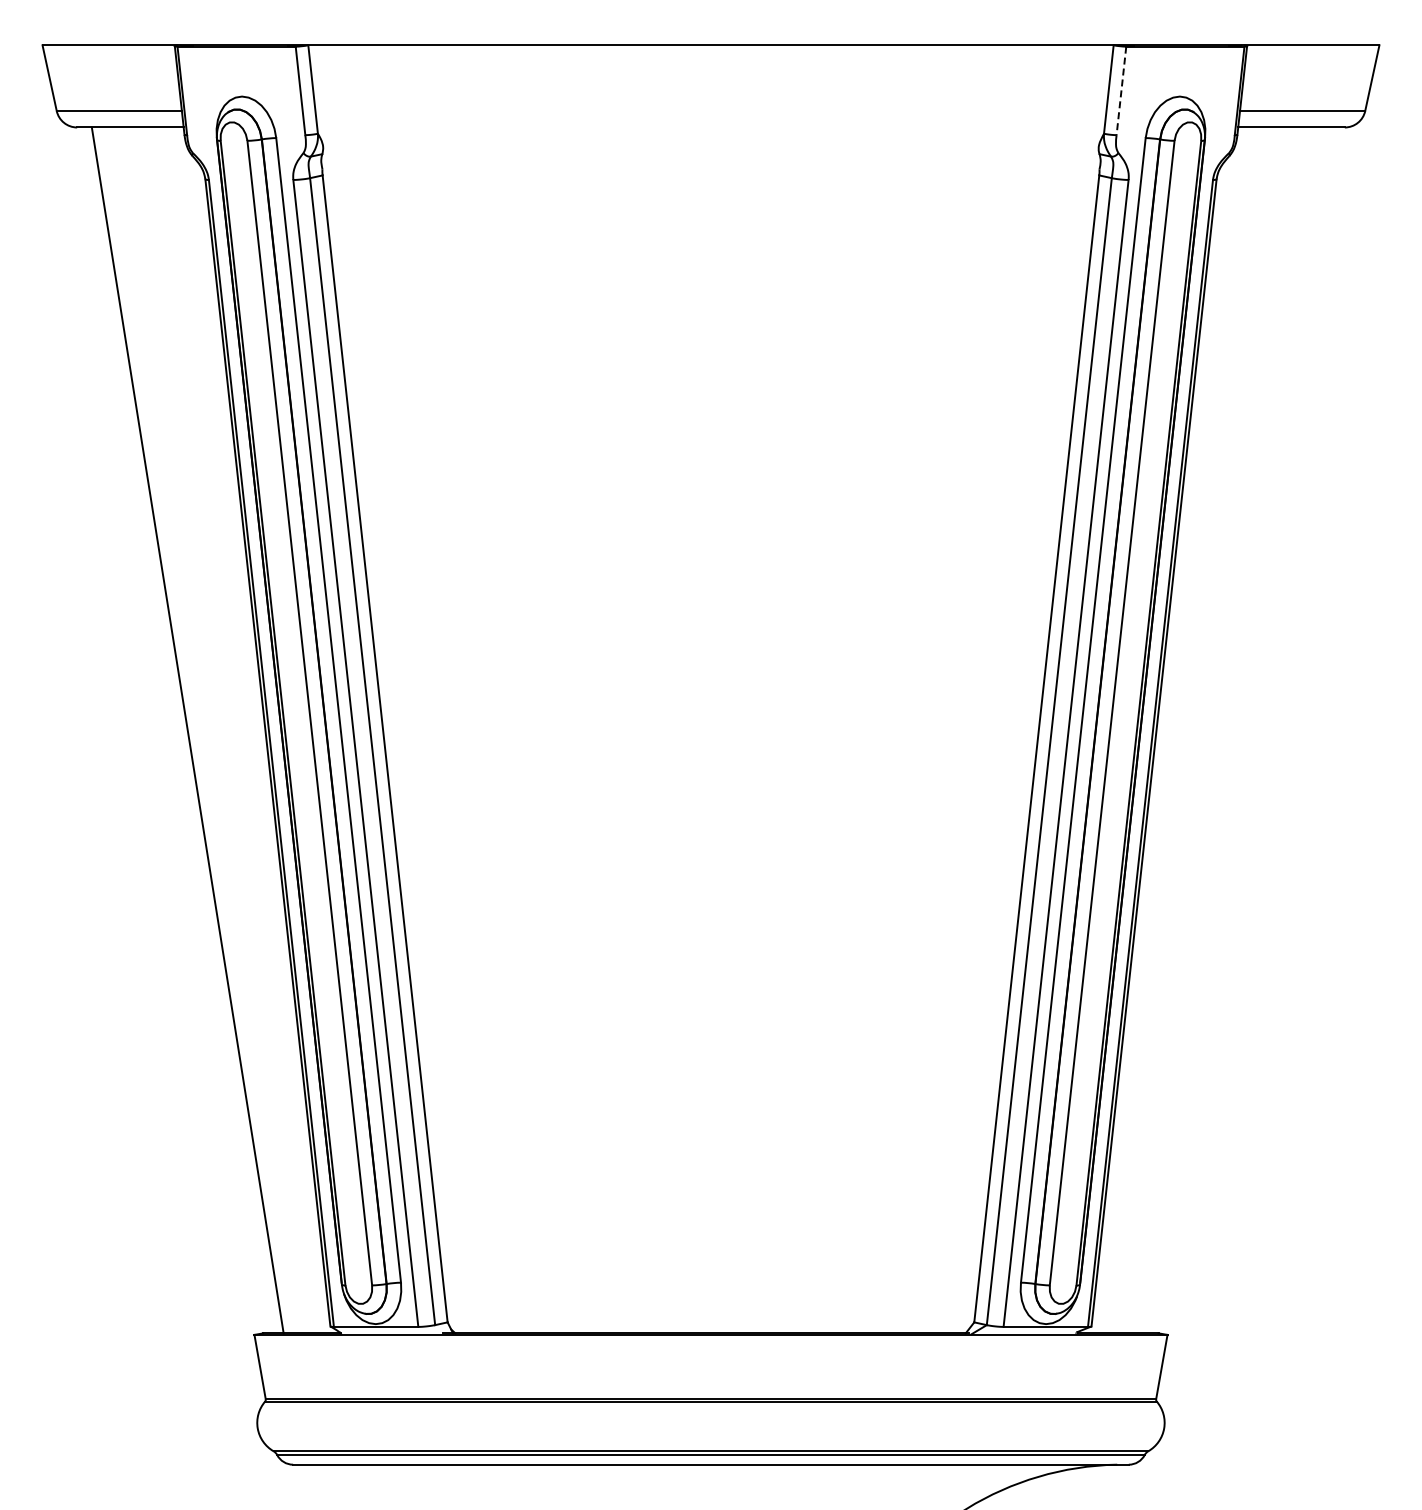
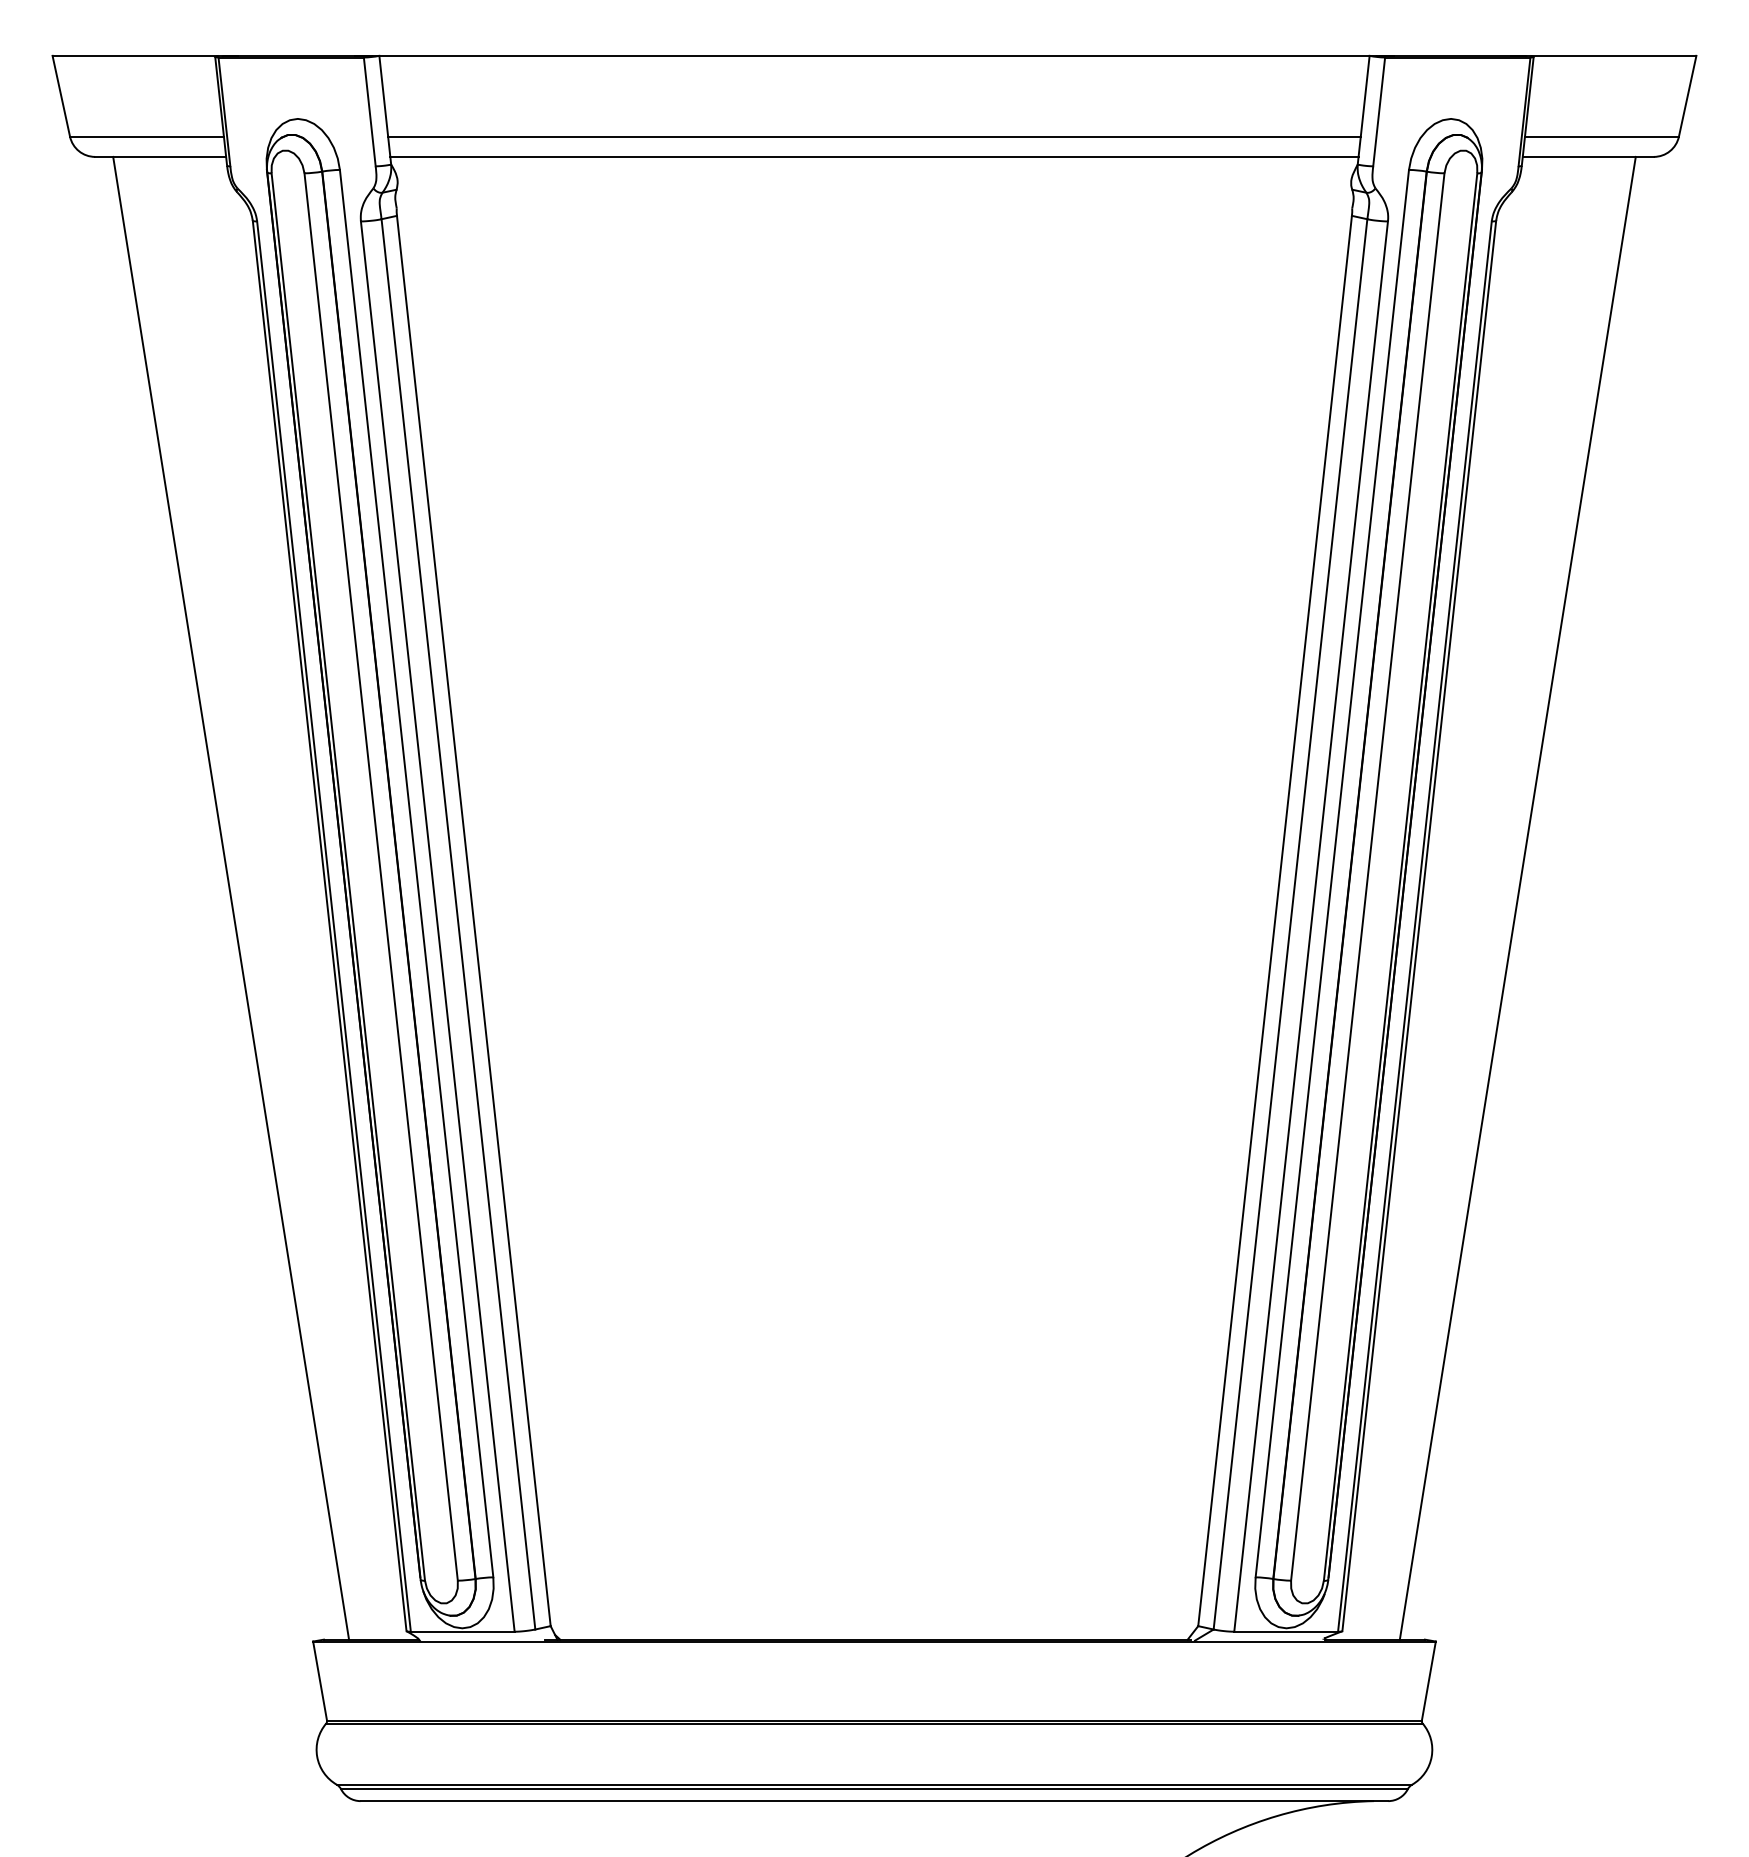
line: (1121, 91) -> (1379, 112), dashed -> solid
line: (710, 111) -> (873, 137), added
line: (710, 127) -> (873, 156), added
line: (1234, 730) -> (1518, 898), added

